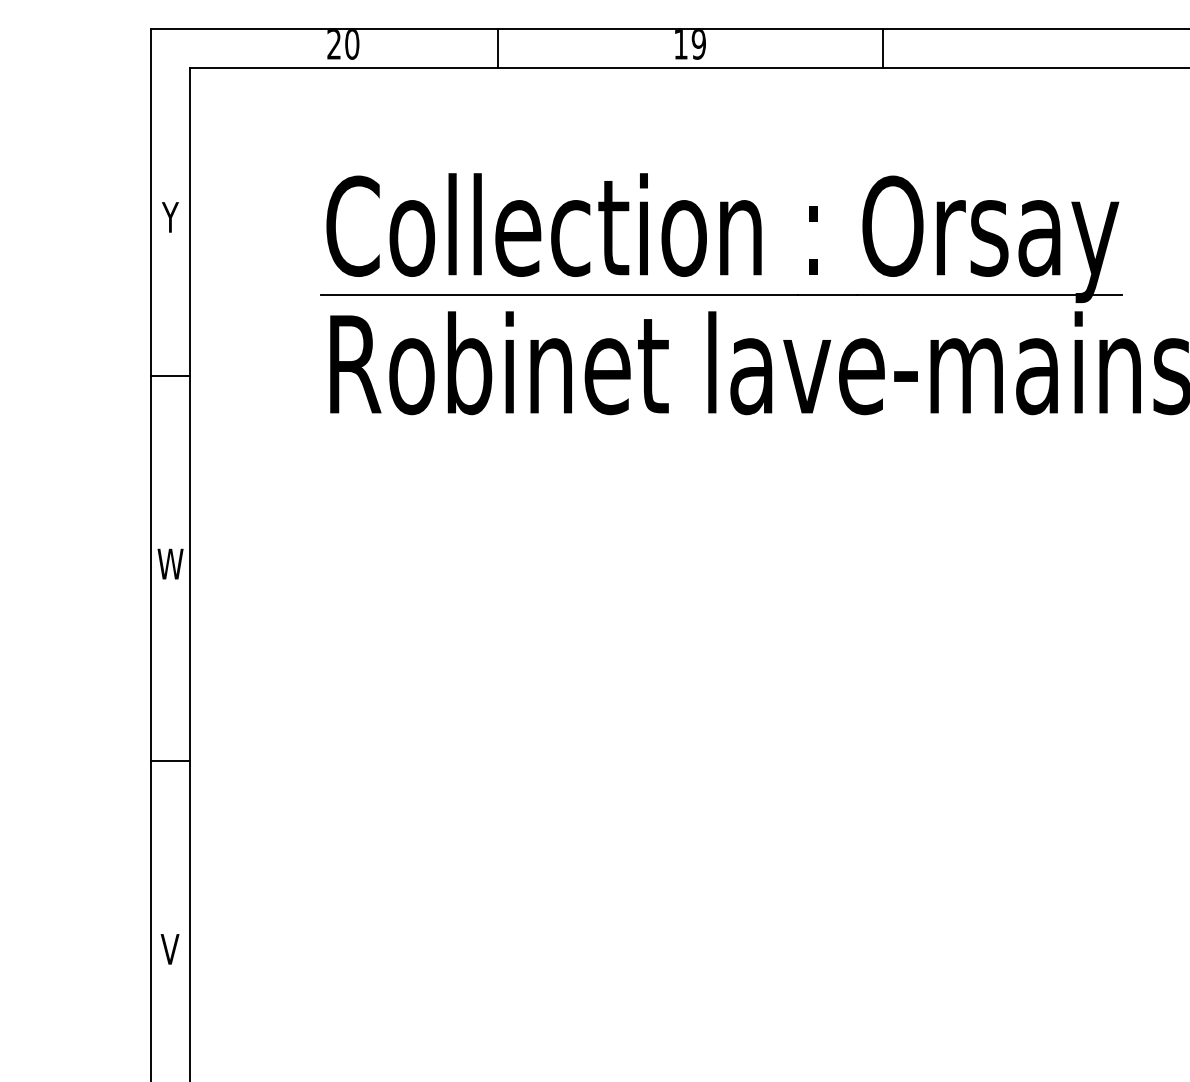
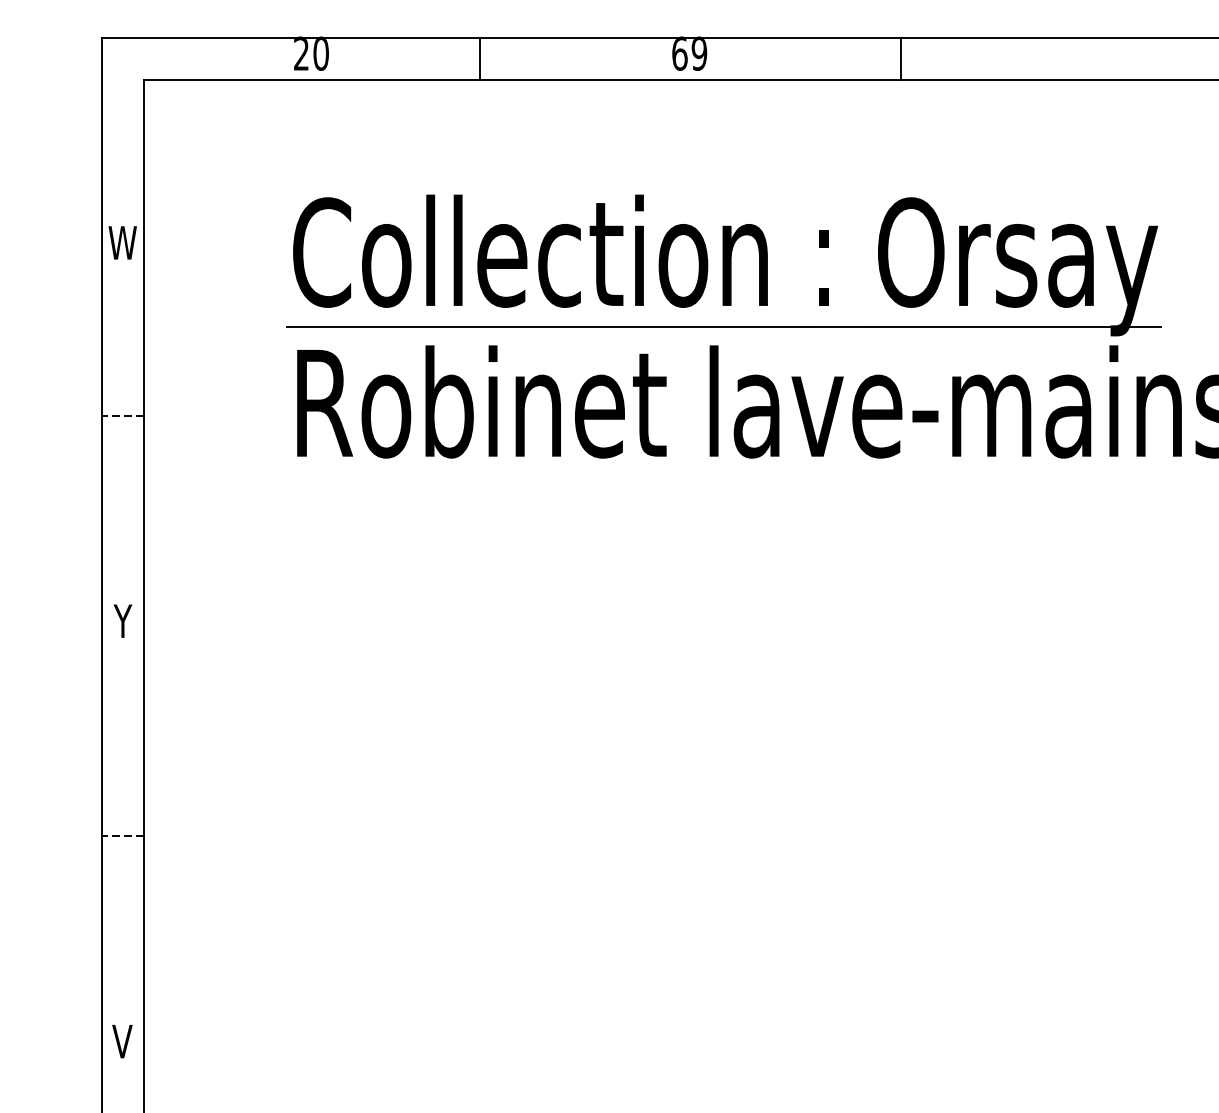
text: (681, 44) -> (680, 54), 19 -> 69
text: (170, 217) -> (122, 242), Y -> W
line: (170, 375) -> (122, 415), solid -> dashed
text: (170, 563) -> (122, 620), W -> Y
line: (170, 761) -> (122, 836), solid -> dashed

